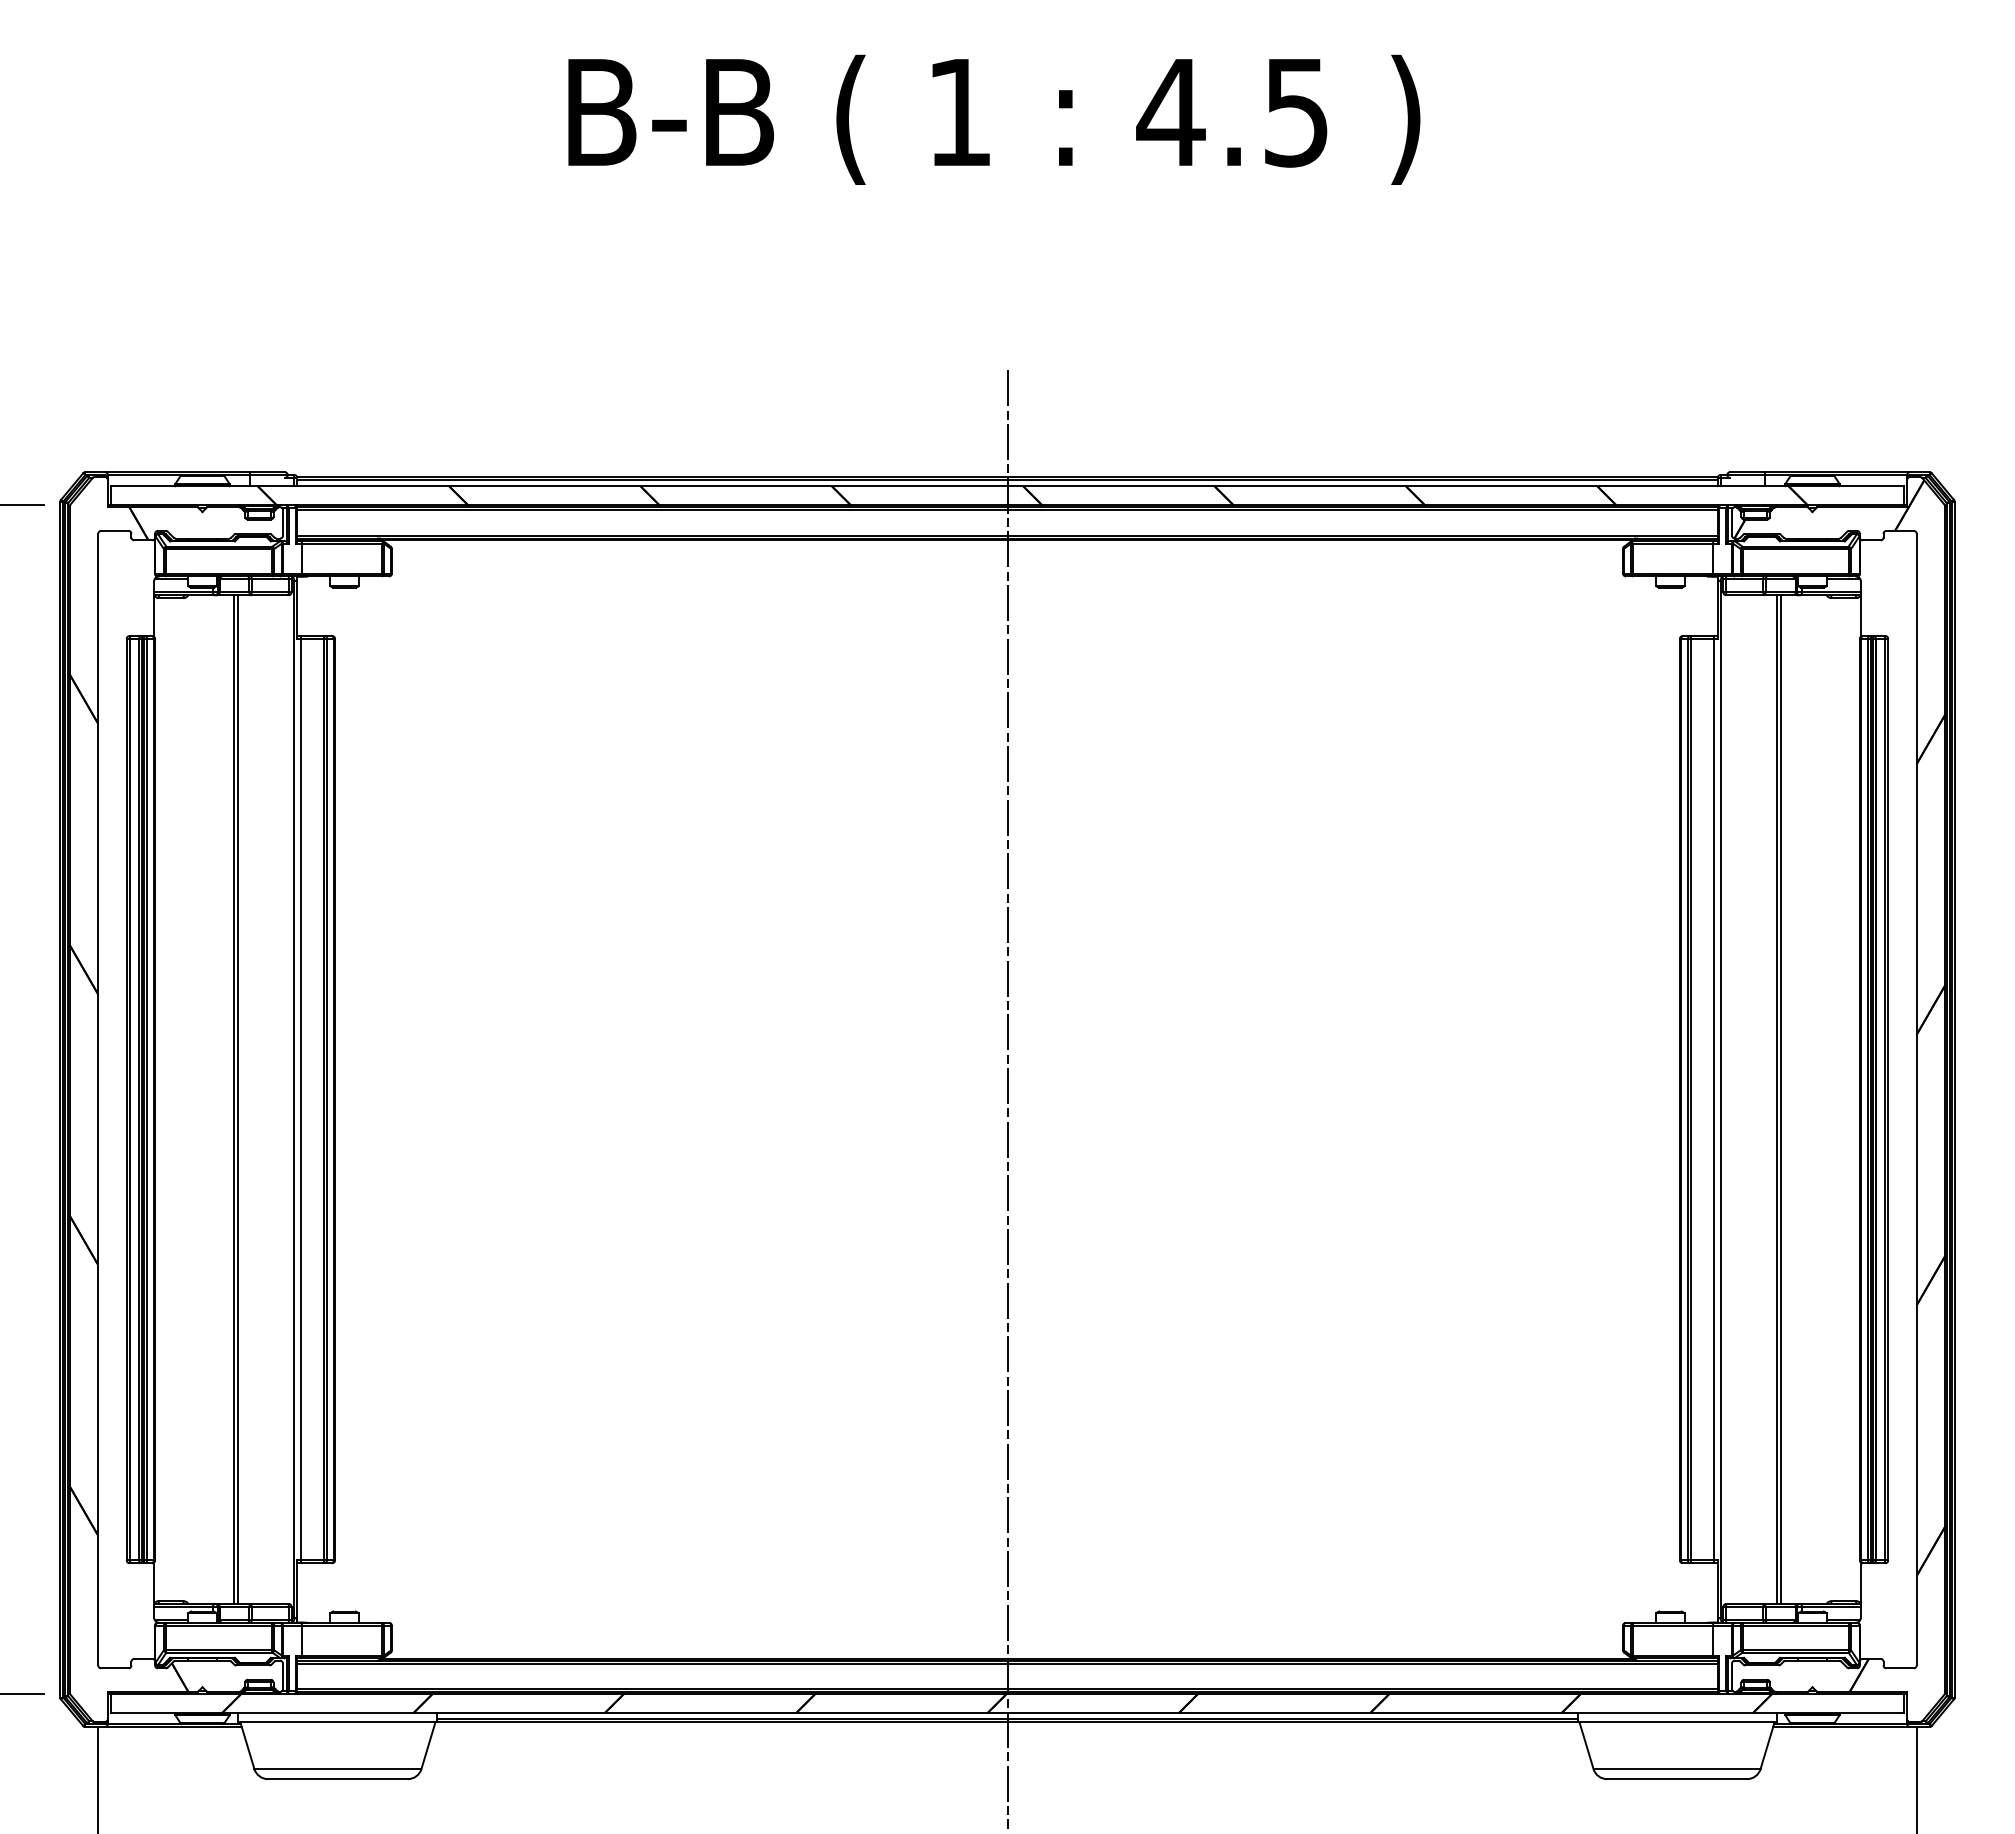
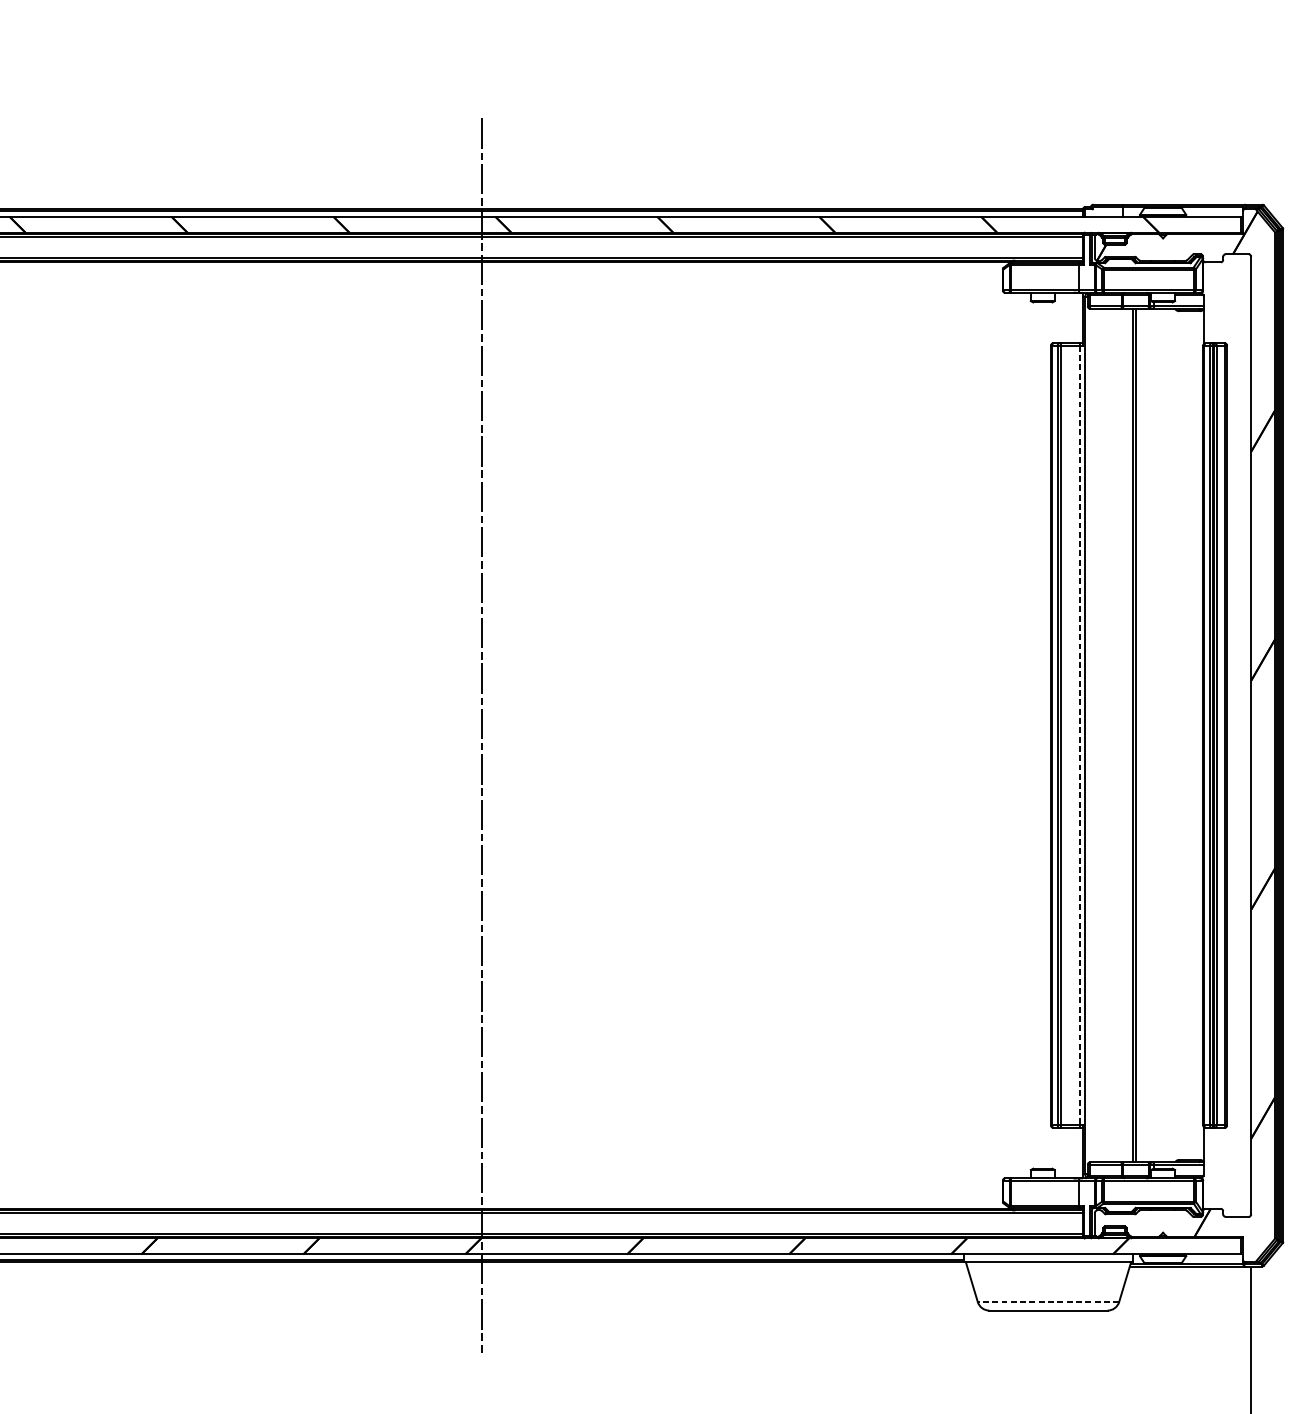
line: (1713, 1099) -> (1079, 735), solid -> dashed
line: (1677, 1769) -> (1048, 1302), solid -> dashed

